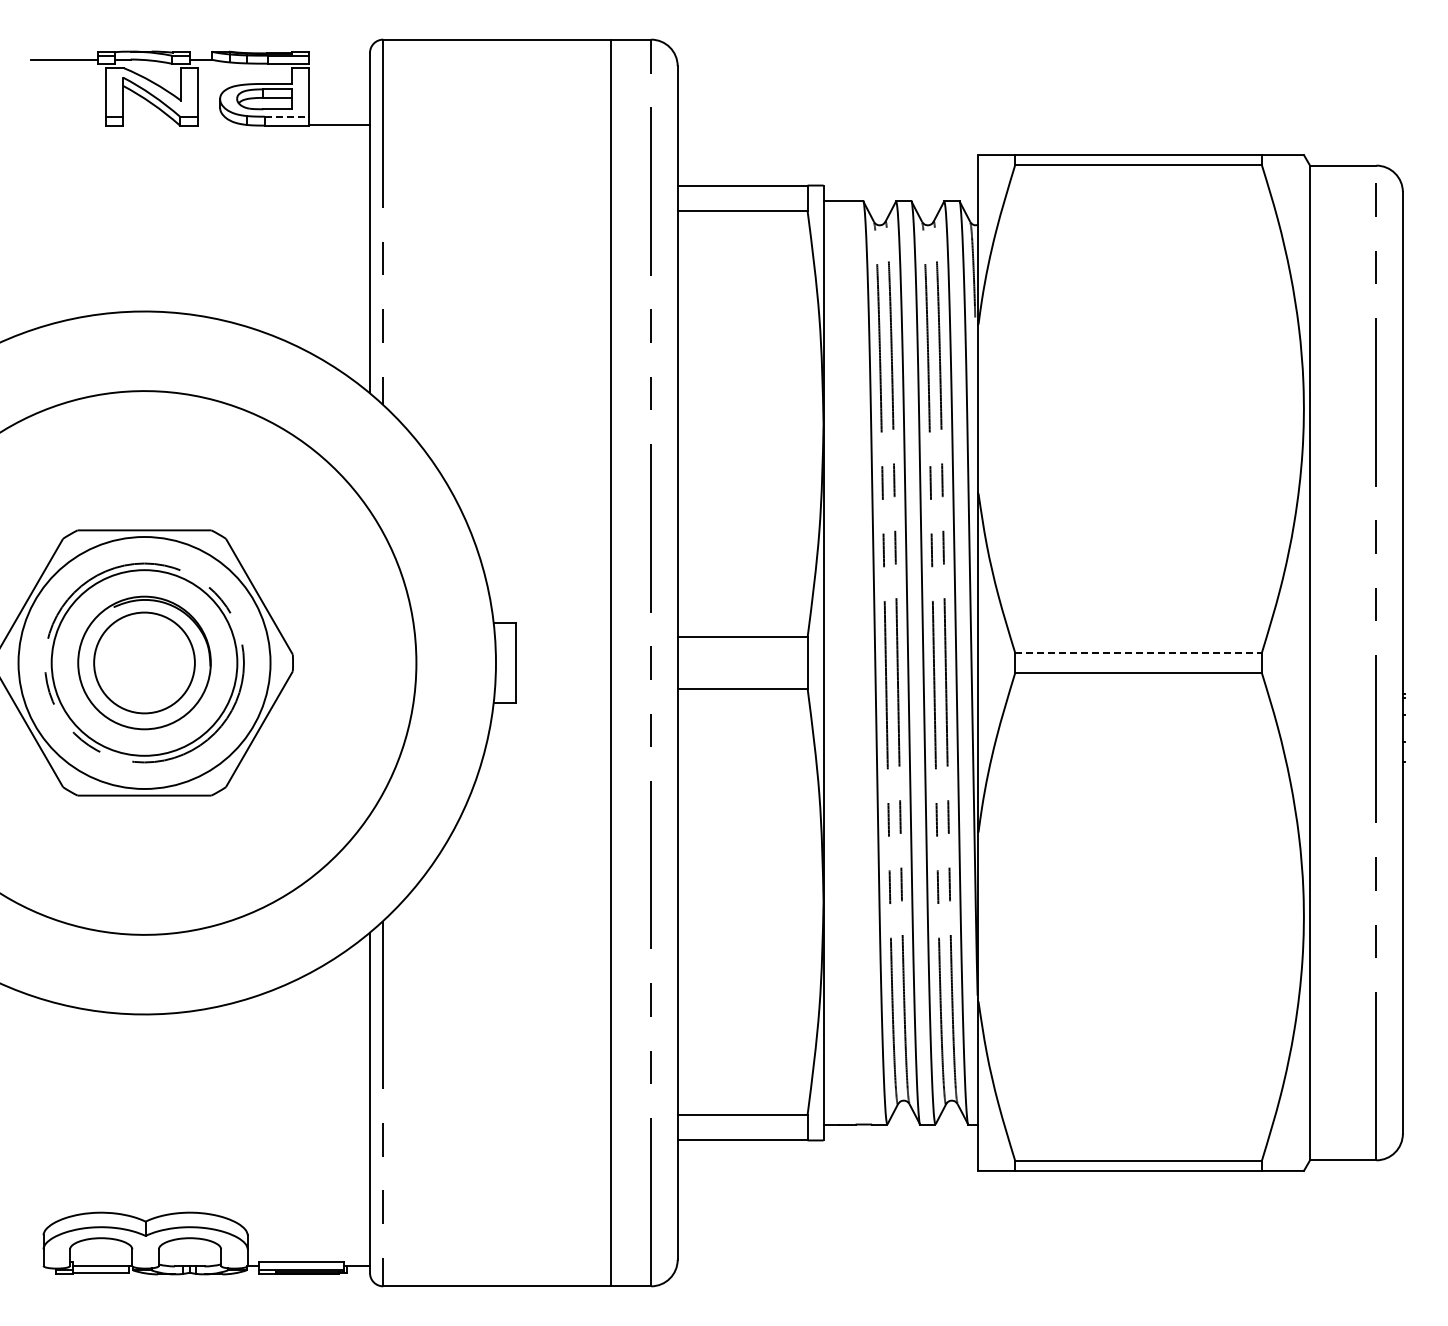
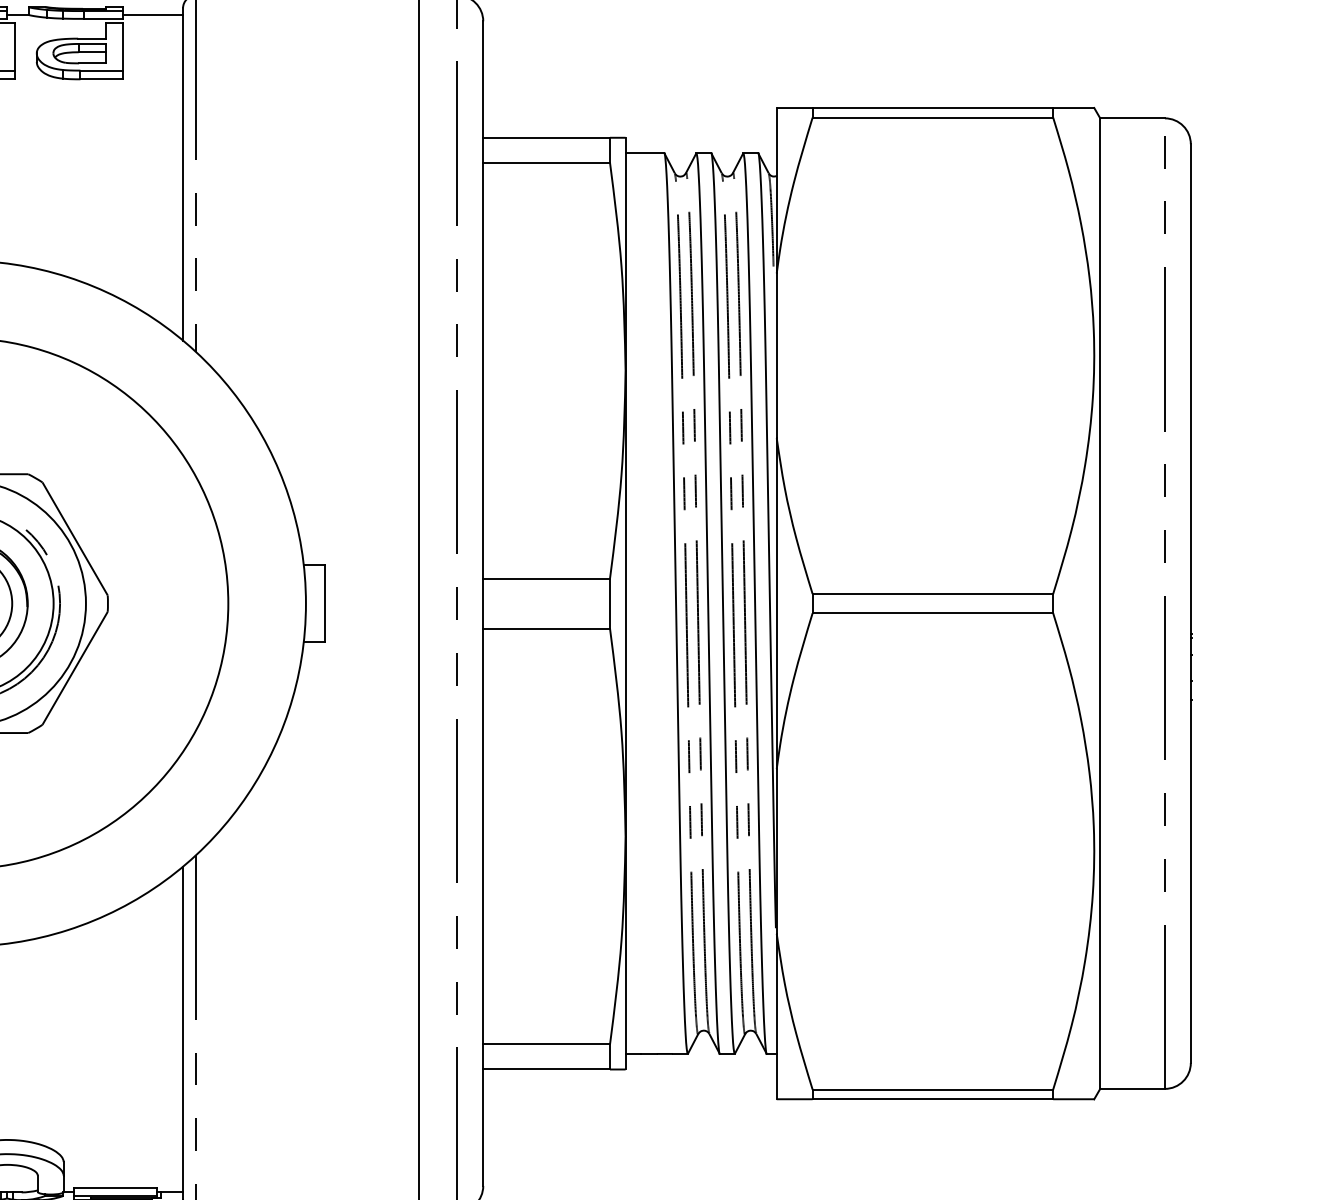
line: (286, 116) -> (101, 70), dashed -> solid
line: (339, 124) -> (153, 14), moved
line: (1139, 653) -> (933, 594), dashed -> solid

